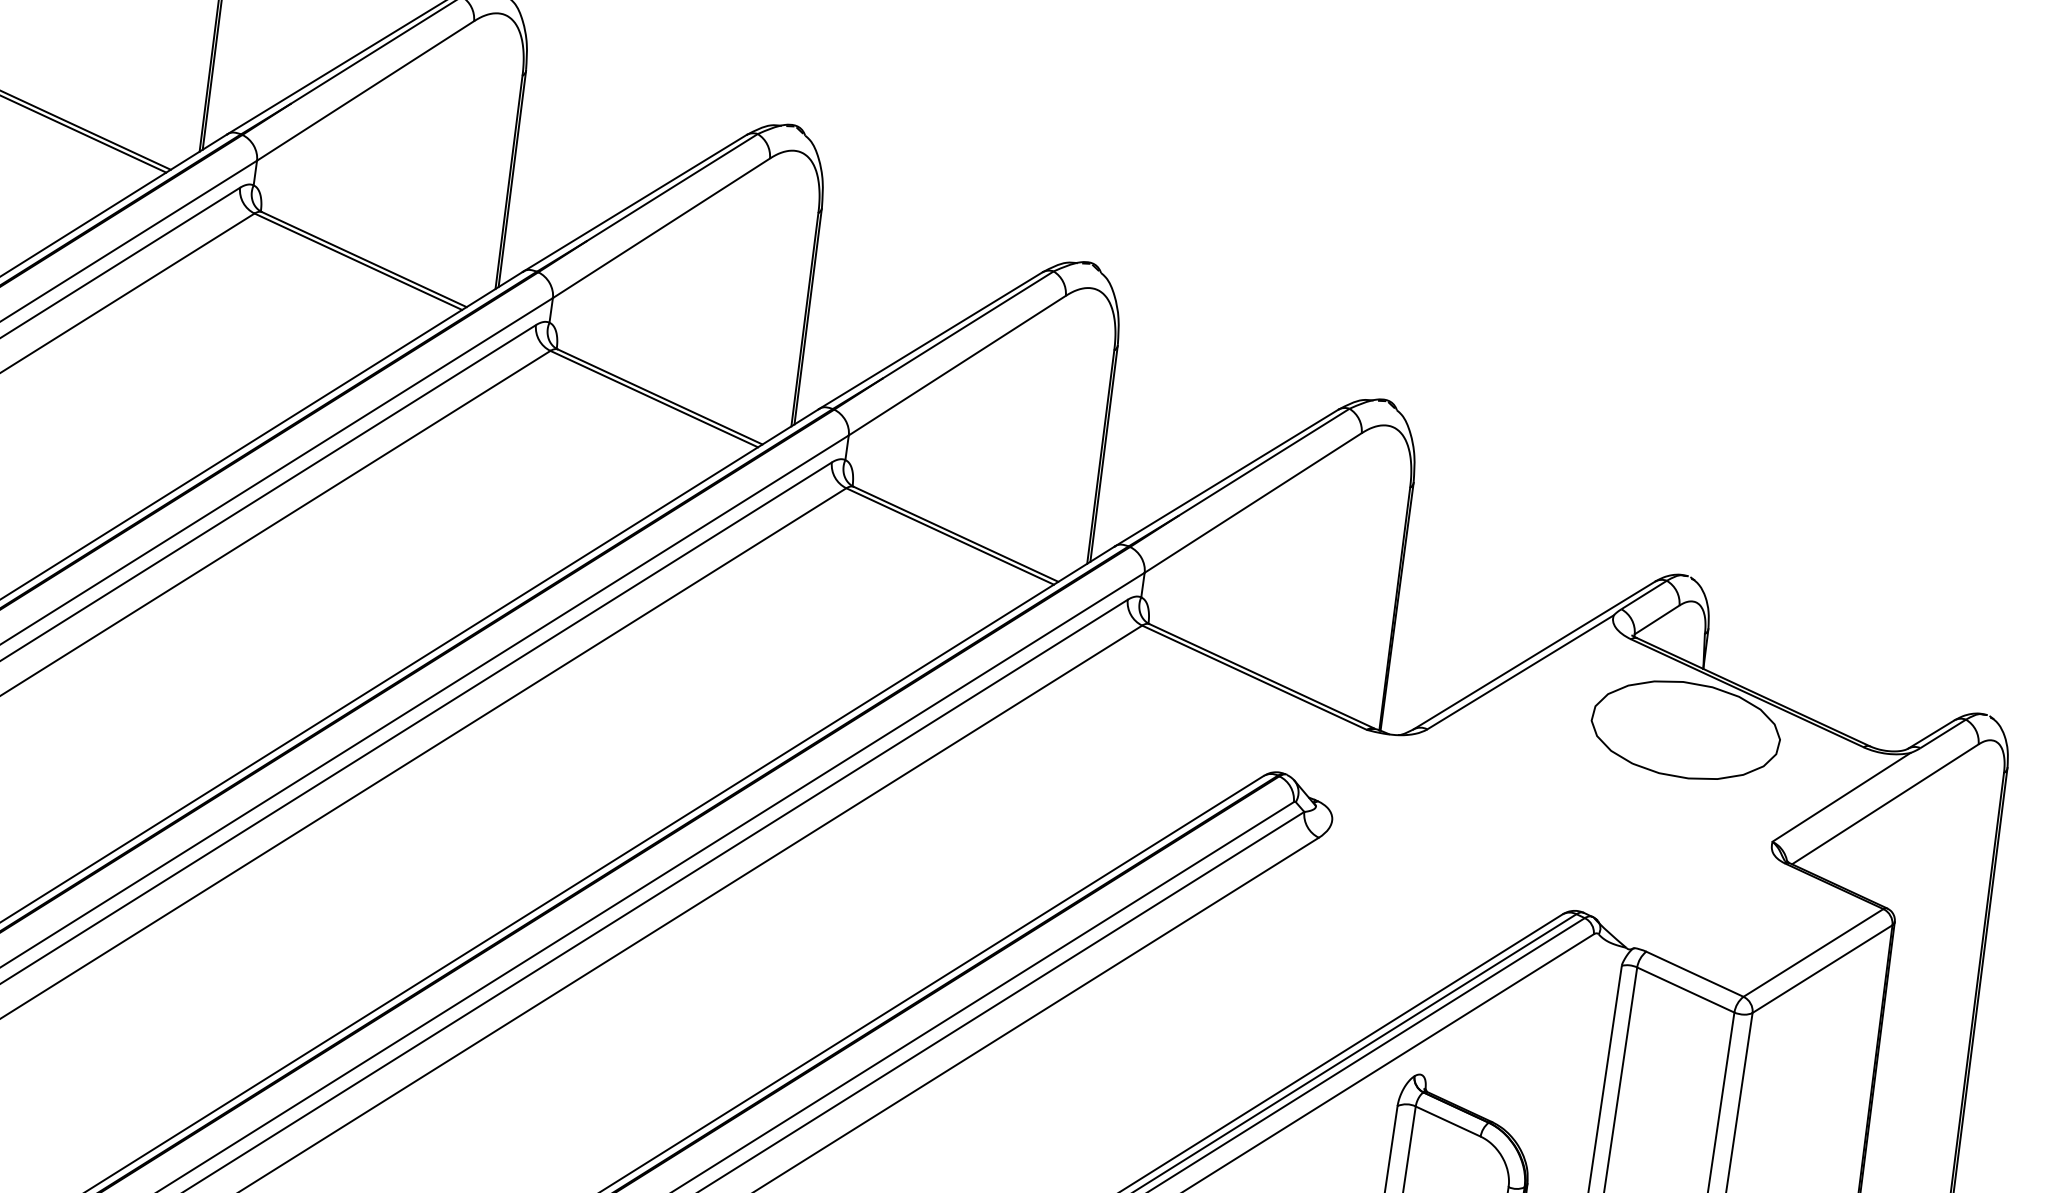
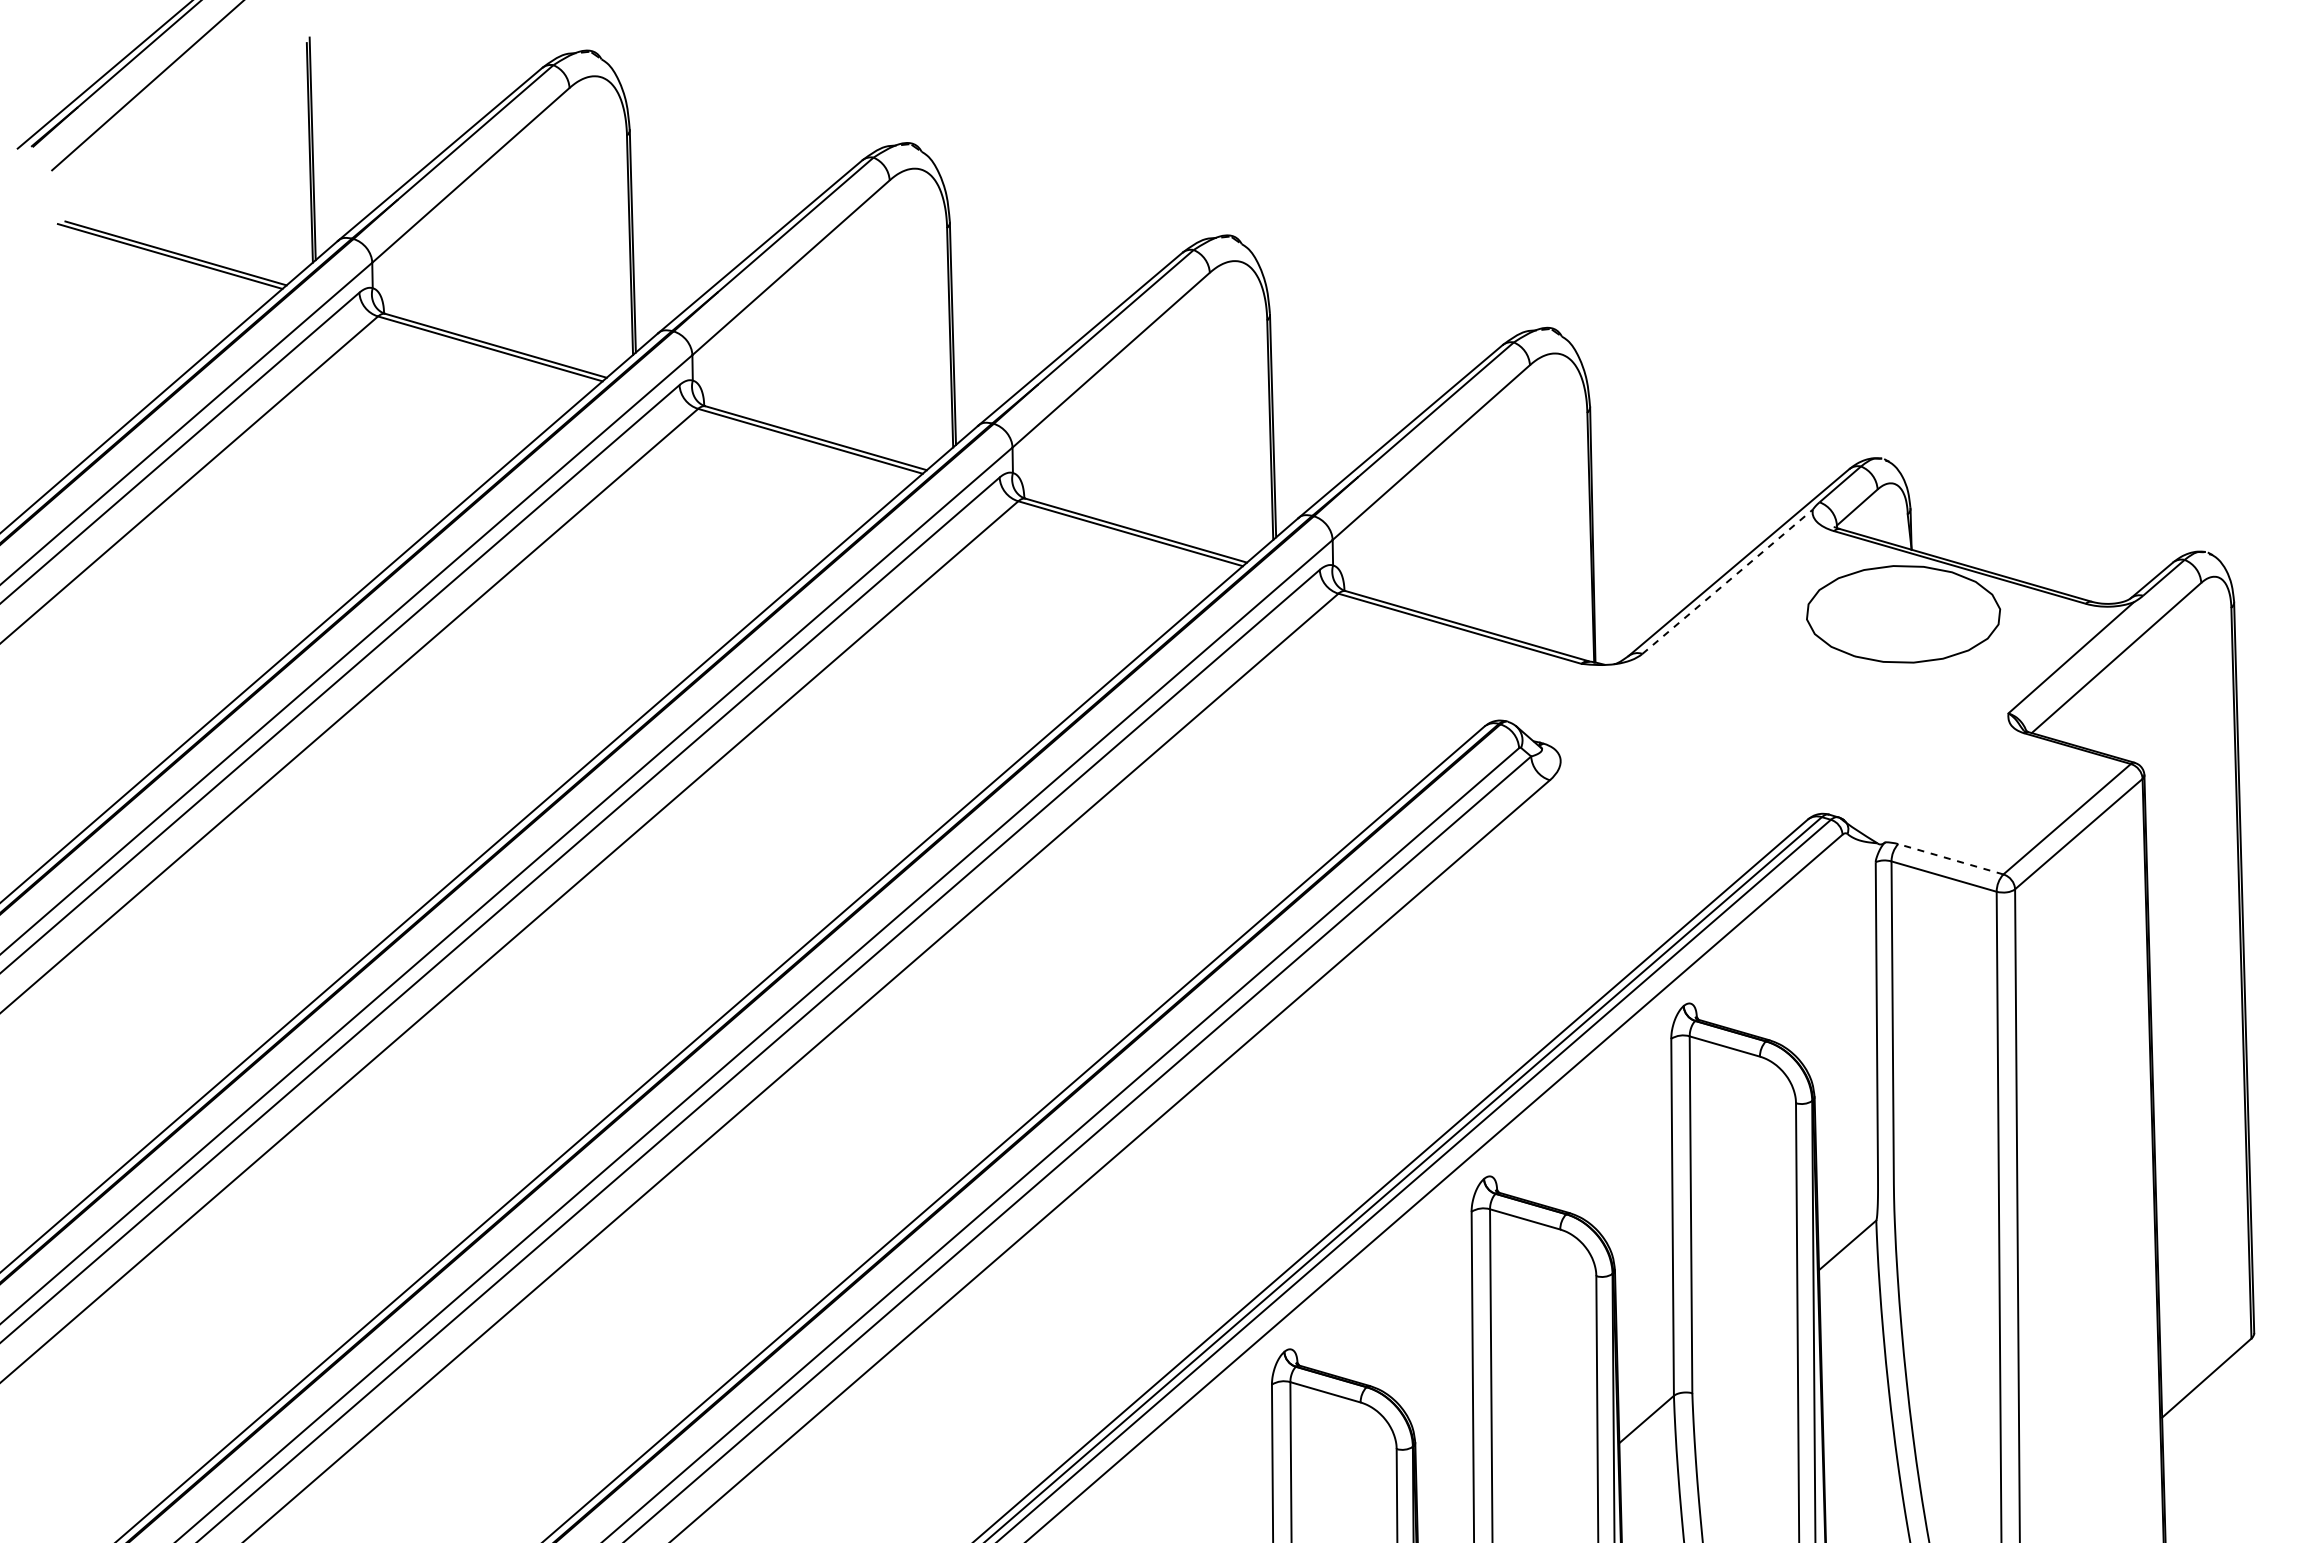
line: (1520, 672) -> (1727, 581), solid -> dashed
line: (1694, 974) -> (1950, 859), solid -> dashed

